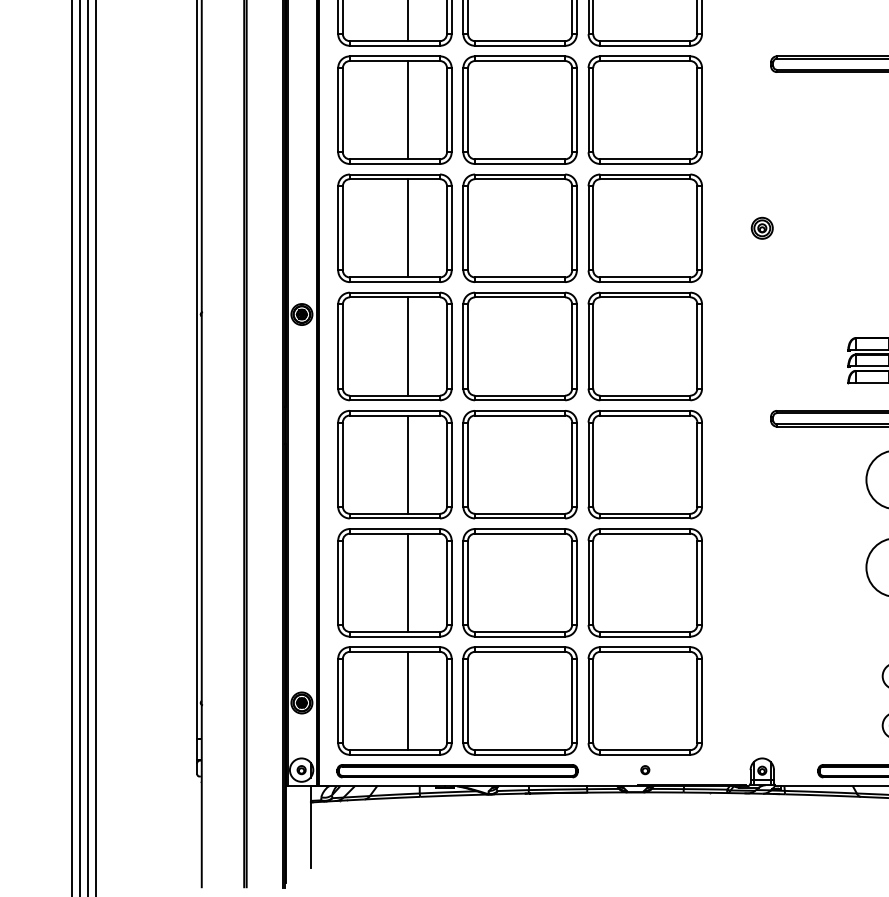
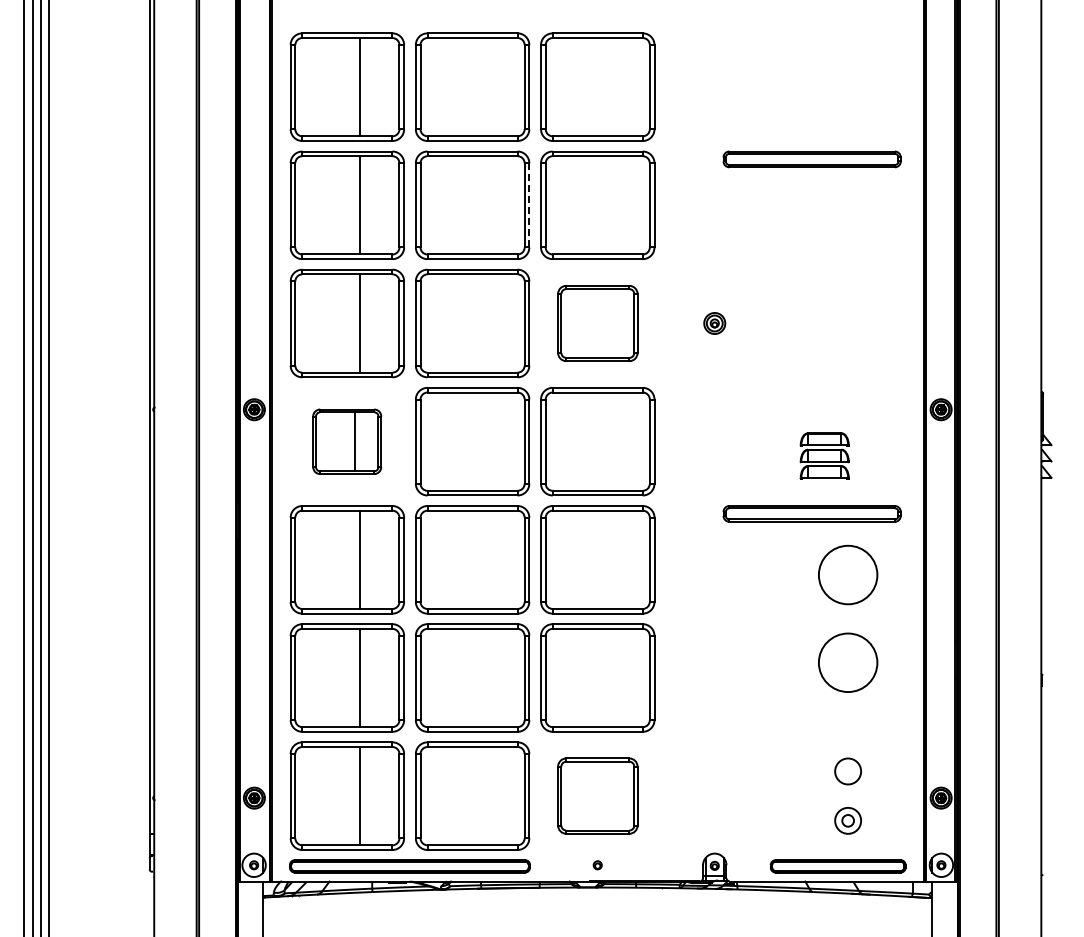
line: (577, 110) -> (529, 205), solid -> dashed
part: (645, 228) -> (597, 323), size x0.7
part: (394, 346) -> (346, 441), size x0.6
part: (645, 700) -> (597, 795), size x0.7

